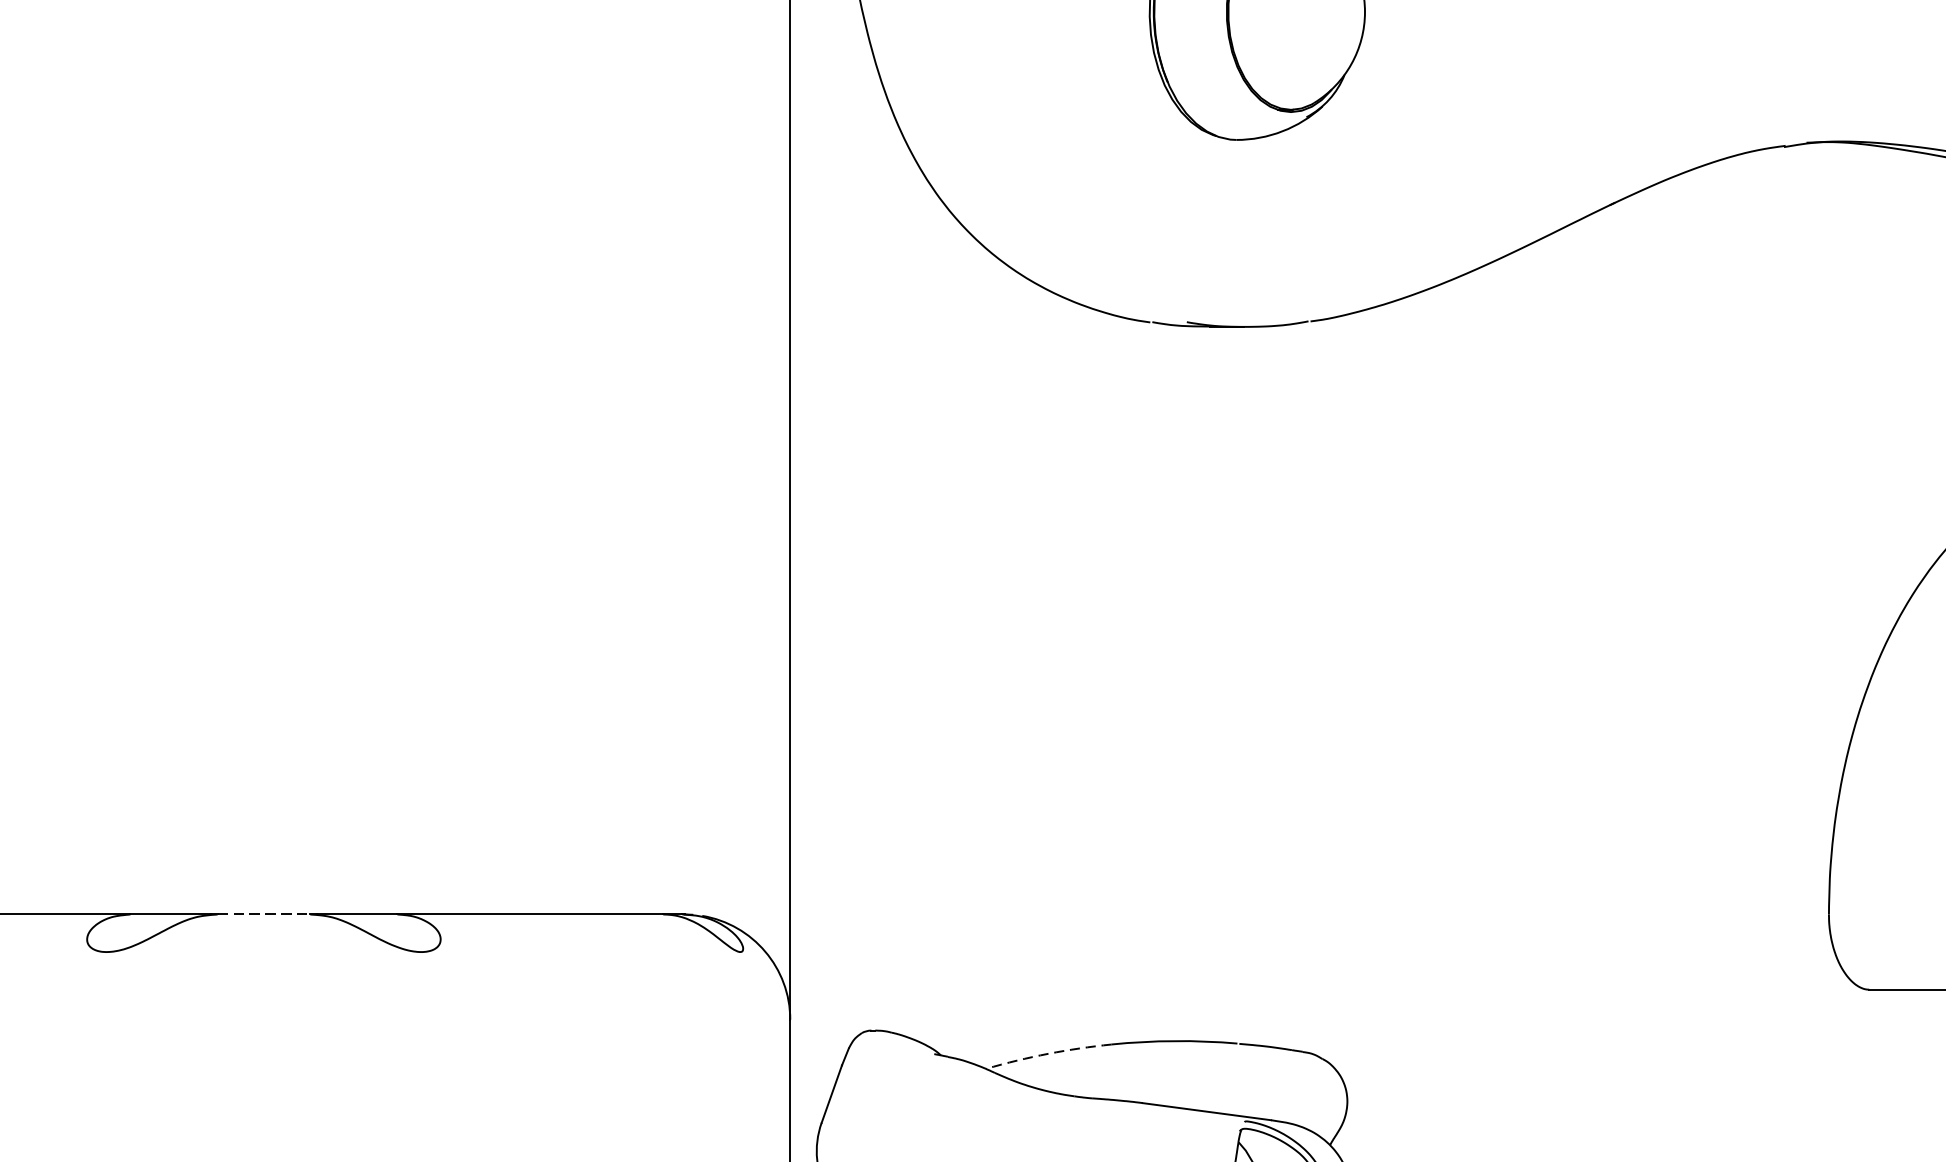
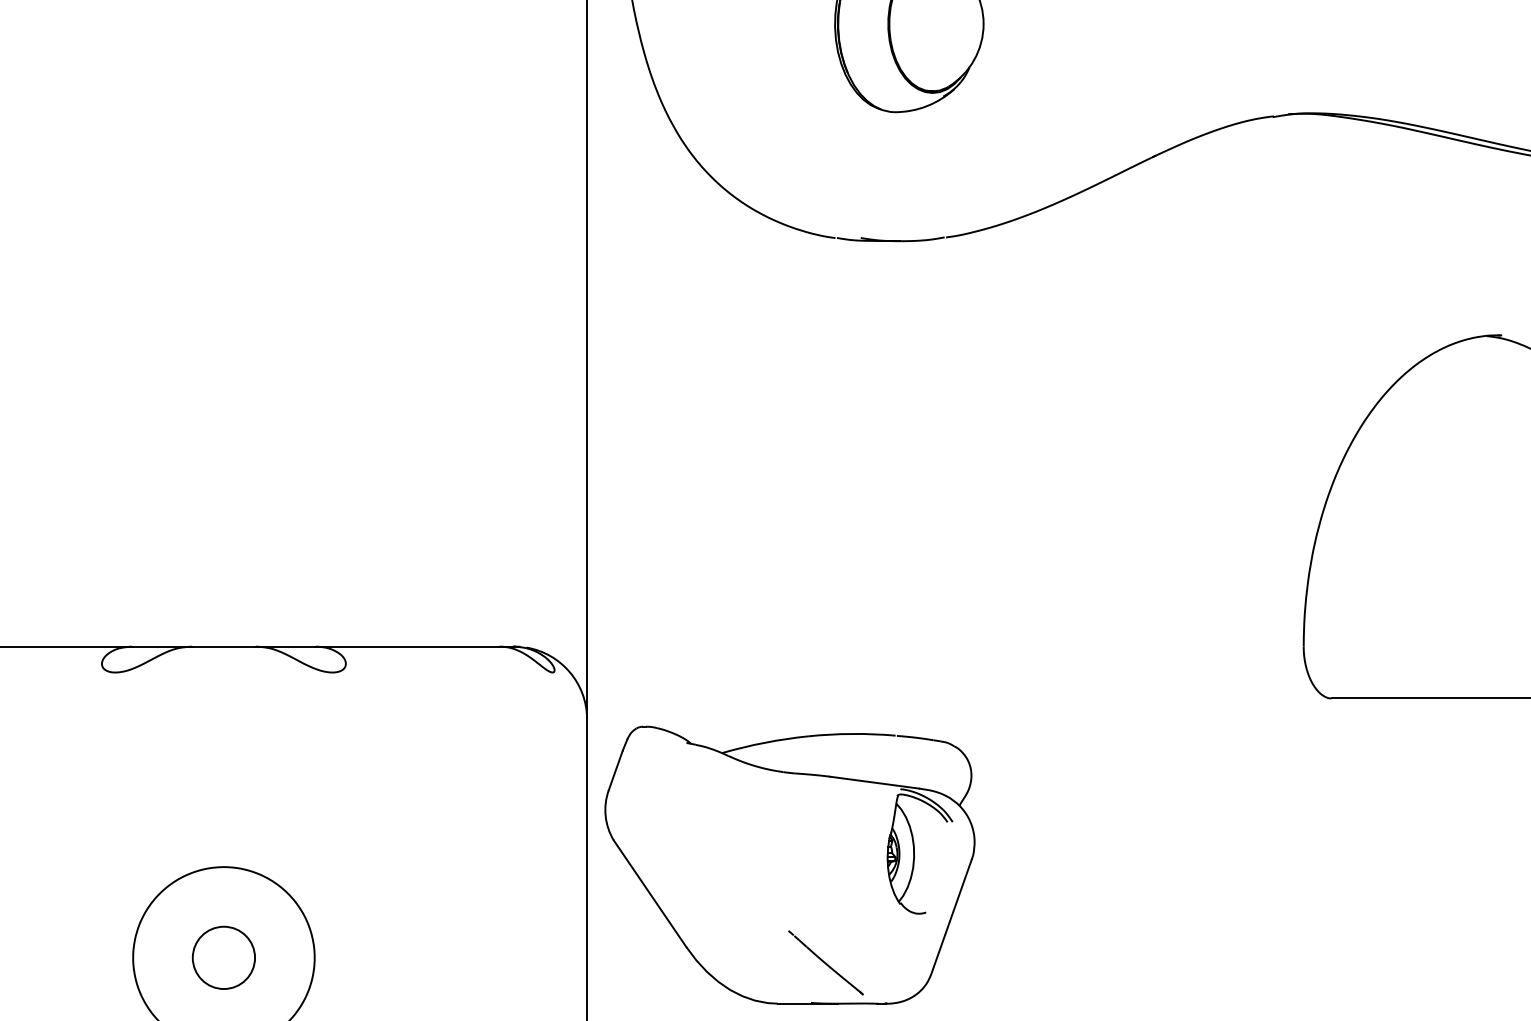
line: (263, 914) -> (223, 646), dashed -> solid
arc: (1048, 1053) -> (765, 742), dashed -> solid

